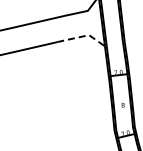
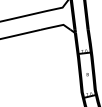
line: (79, 37) -> (56, 26), dashed -> solid

